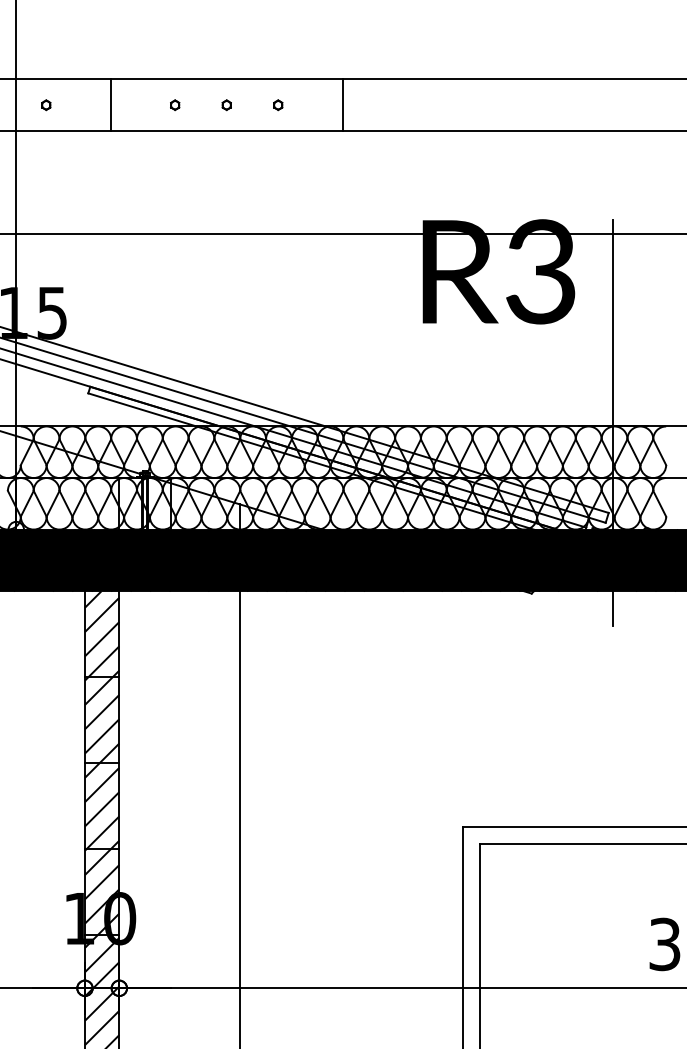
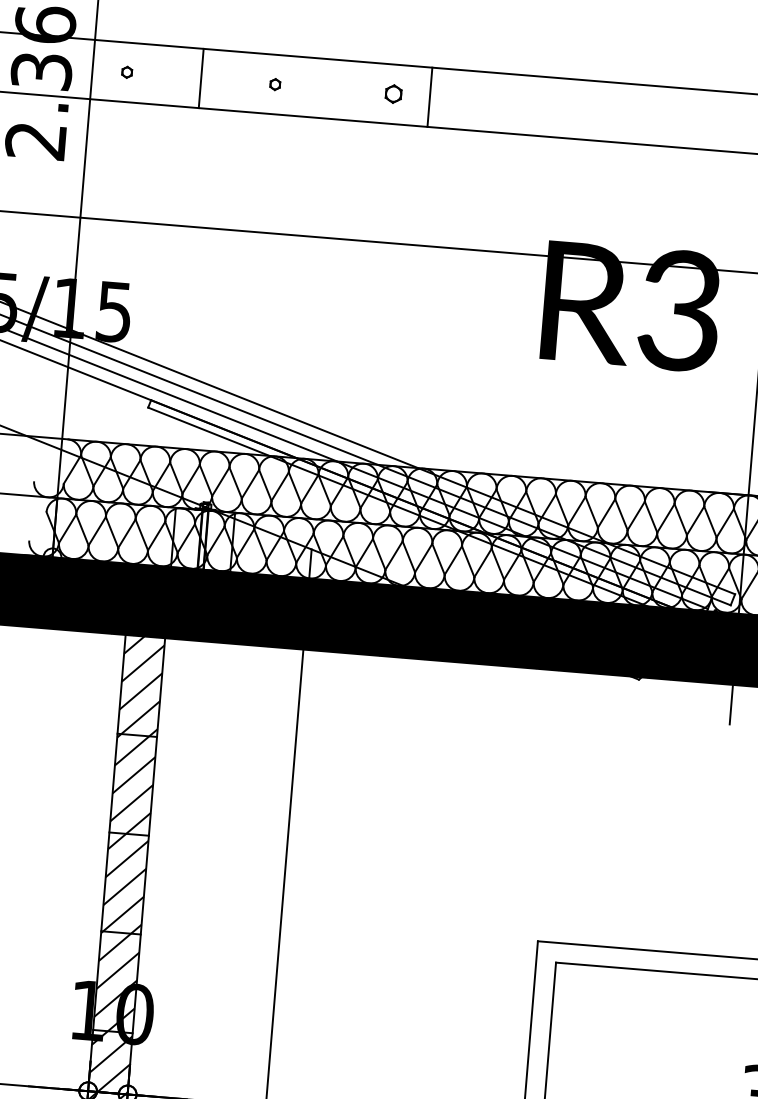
line: (342, 104) -> (429, 96), moved
part: (226, 105) -> (334, 89), removed
part: (278, 105) -> (394, 94), size x1.6

